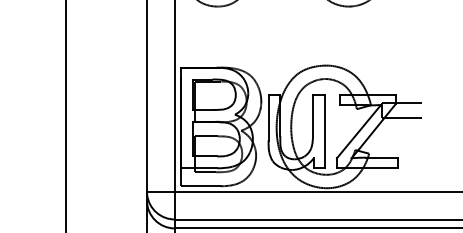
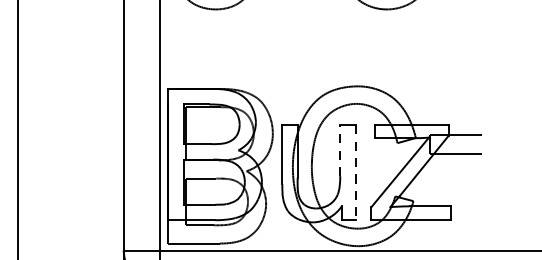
line: (313, 114) -> (340, 150), solid -> dashed
line: (324, 132) -> (355, 173), solid -> dashed

